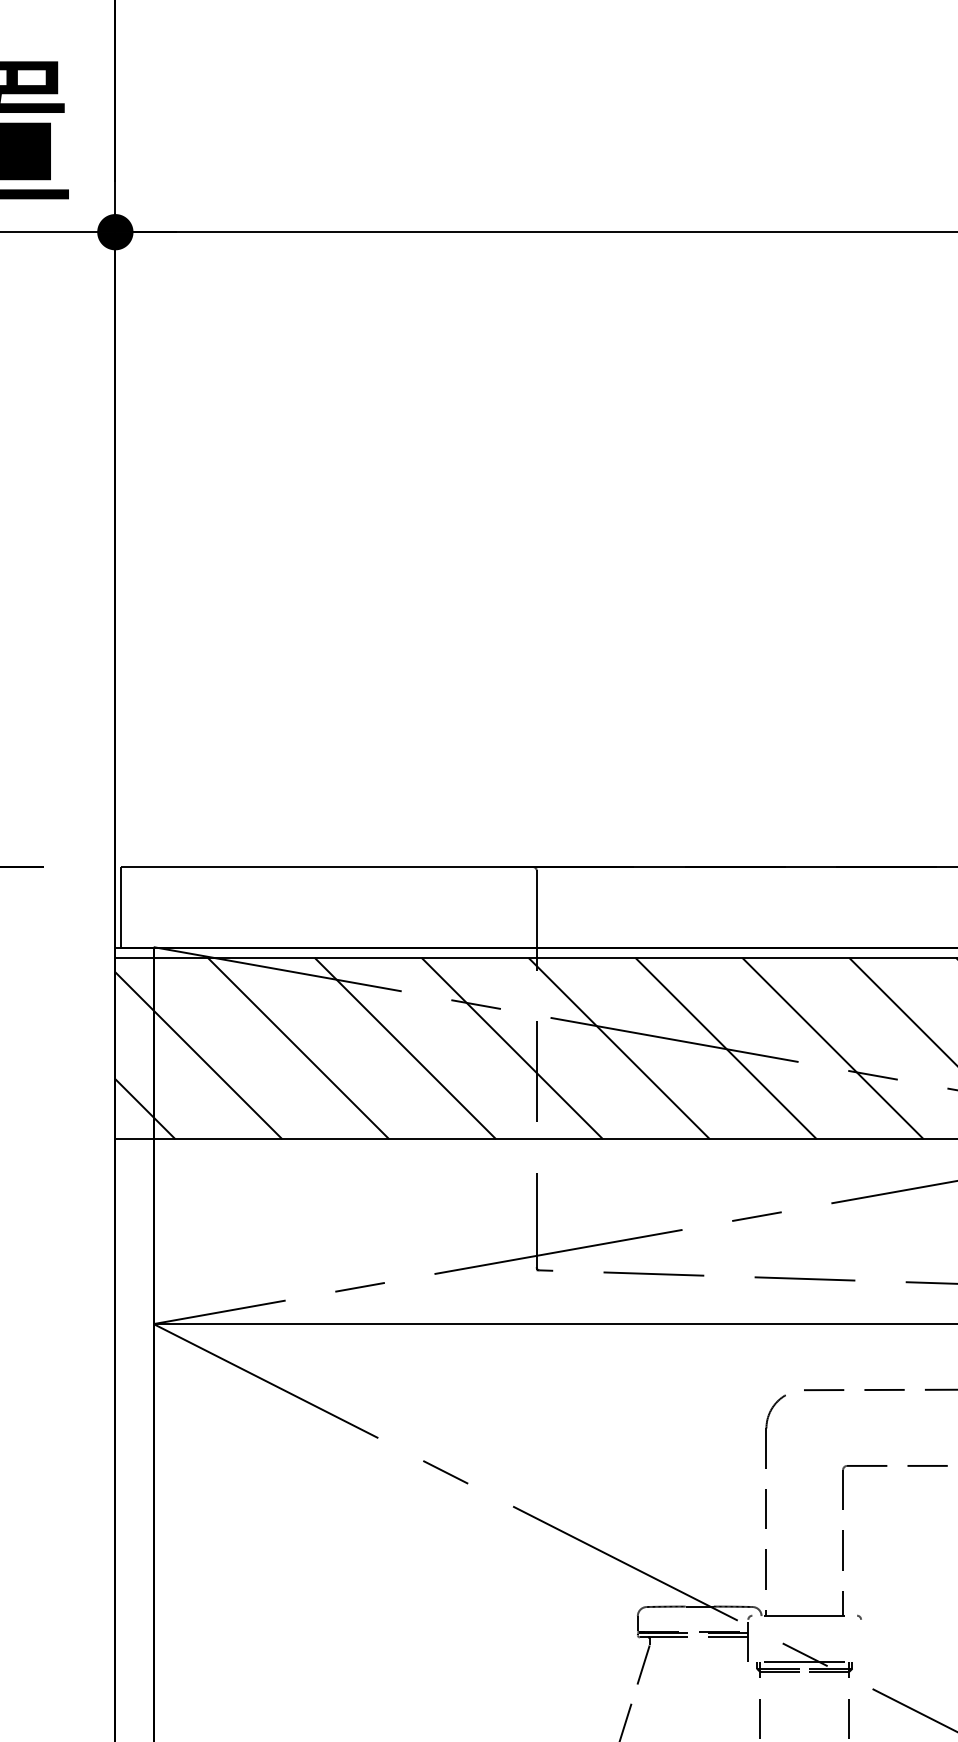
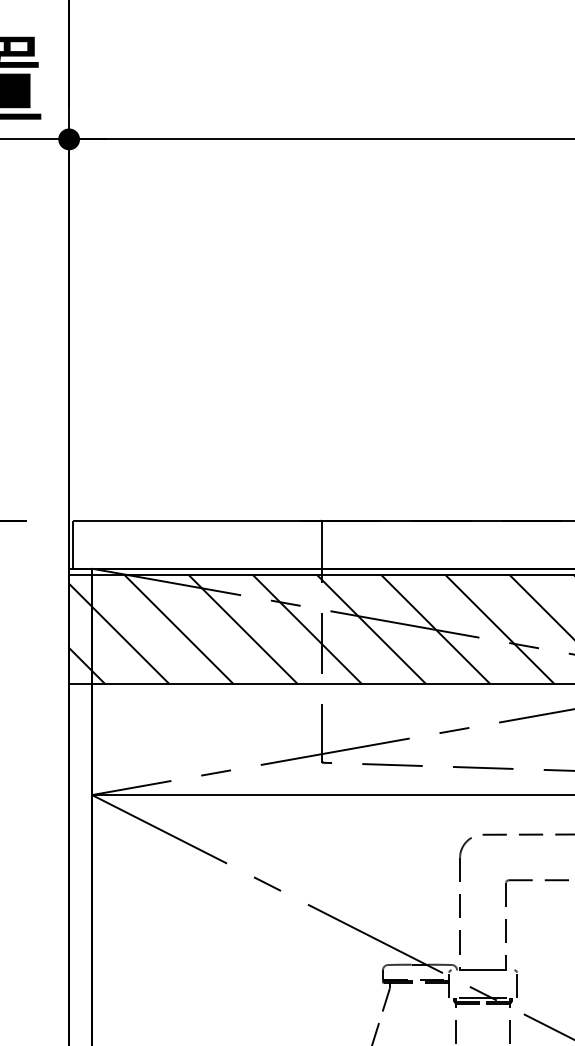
line: (860, 1639) -> (516, 984), added

